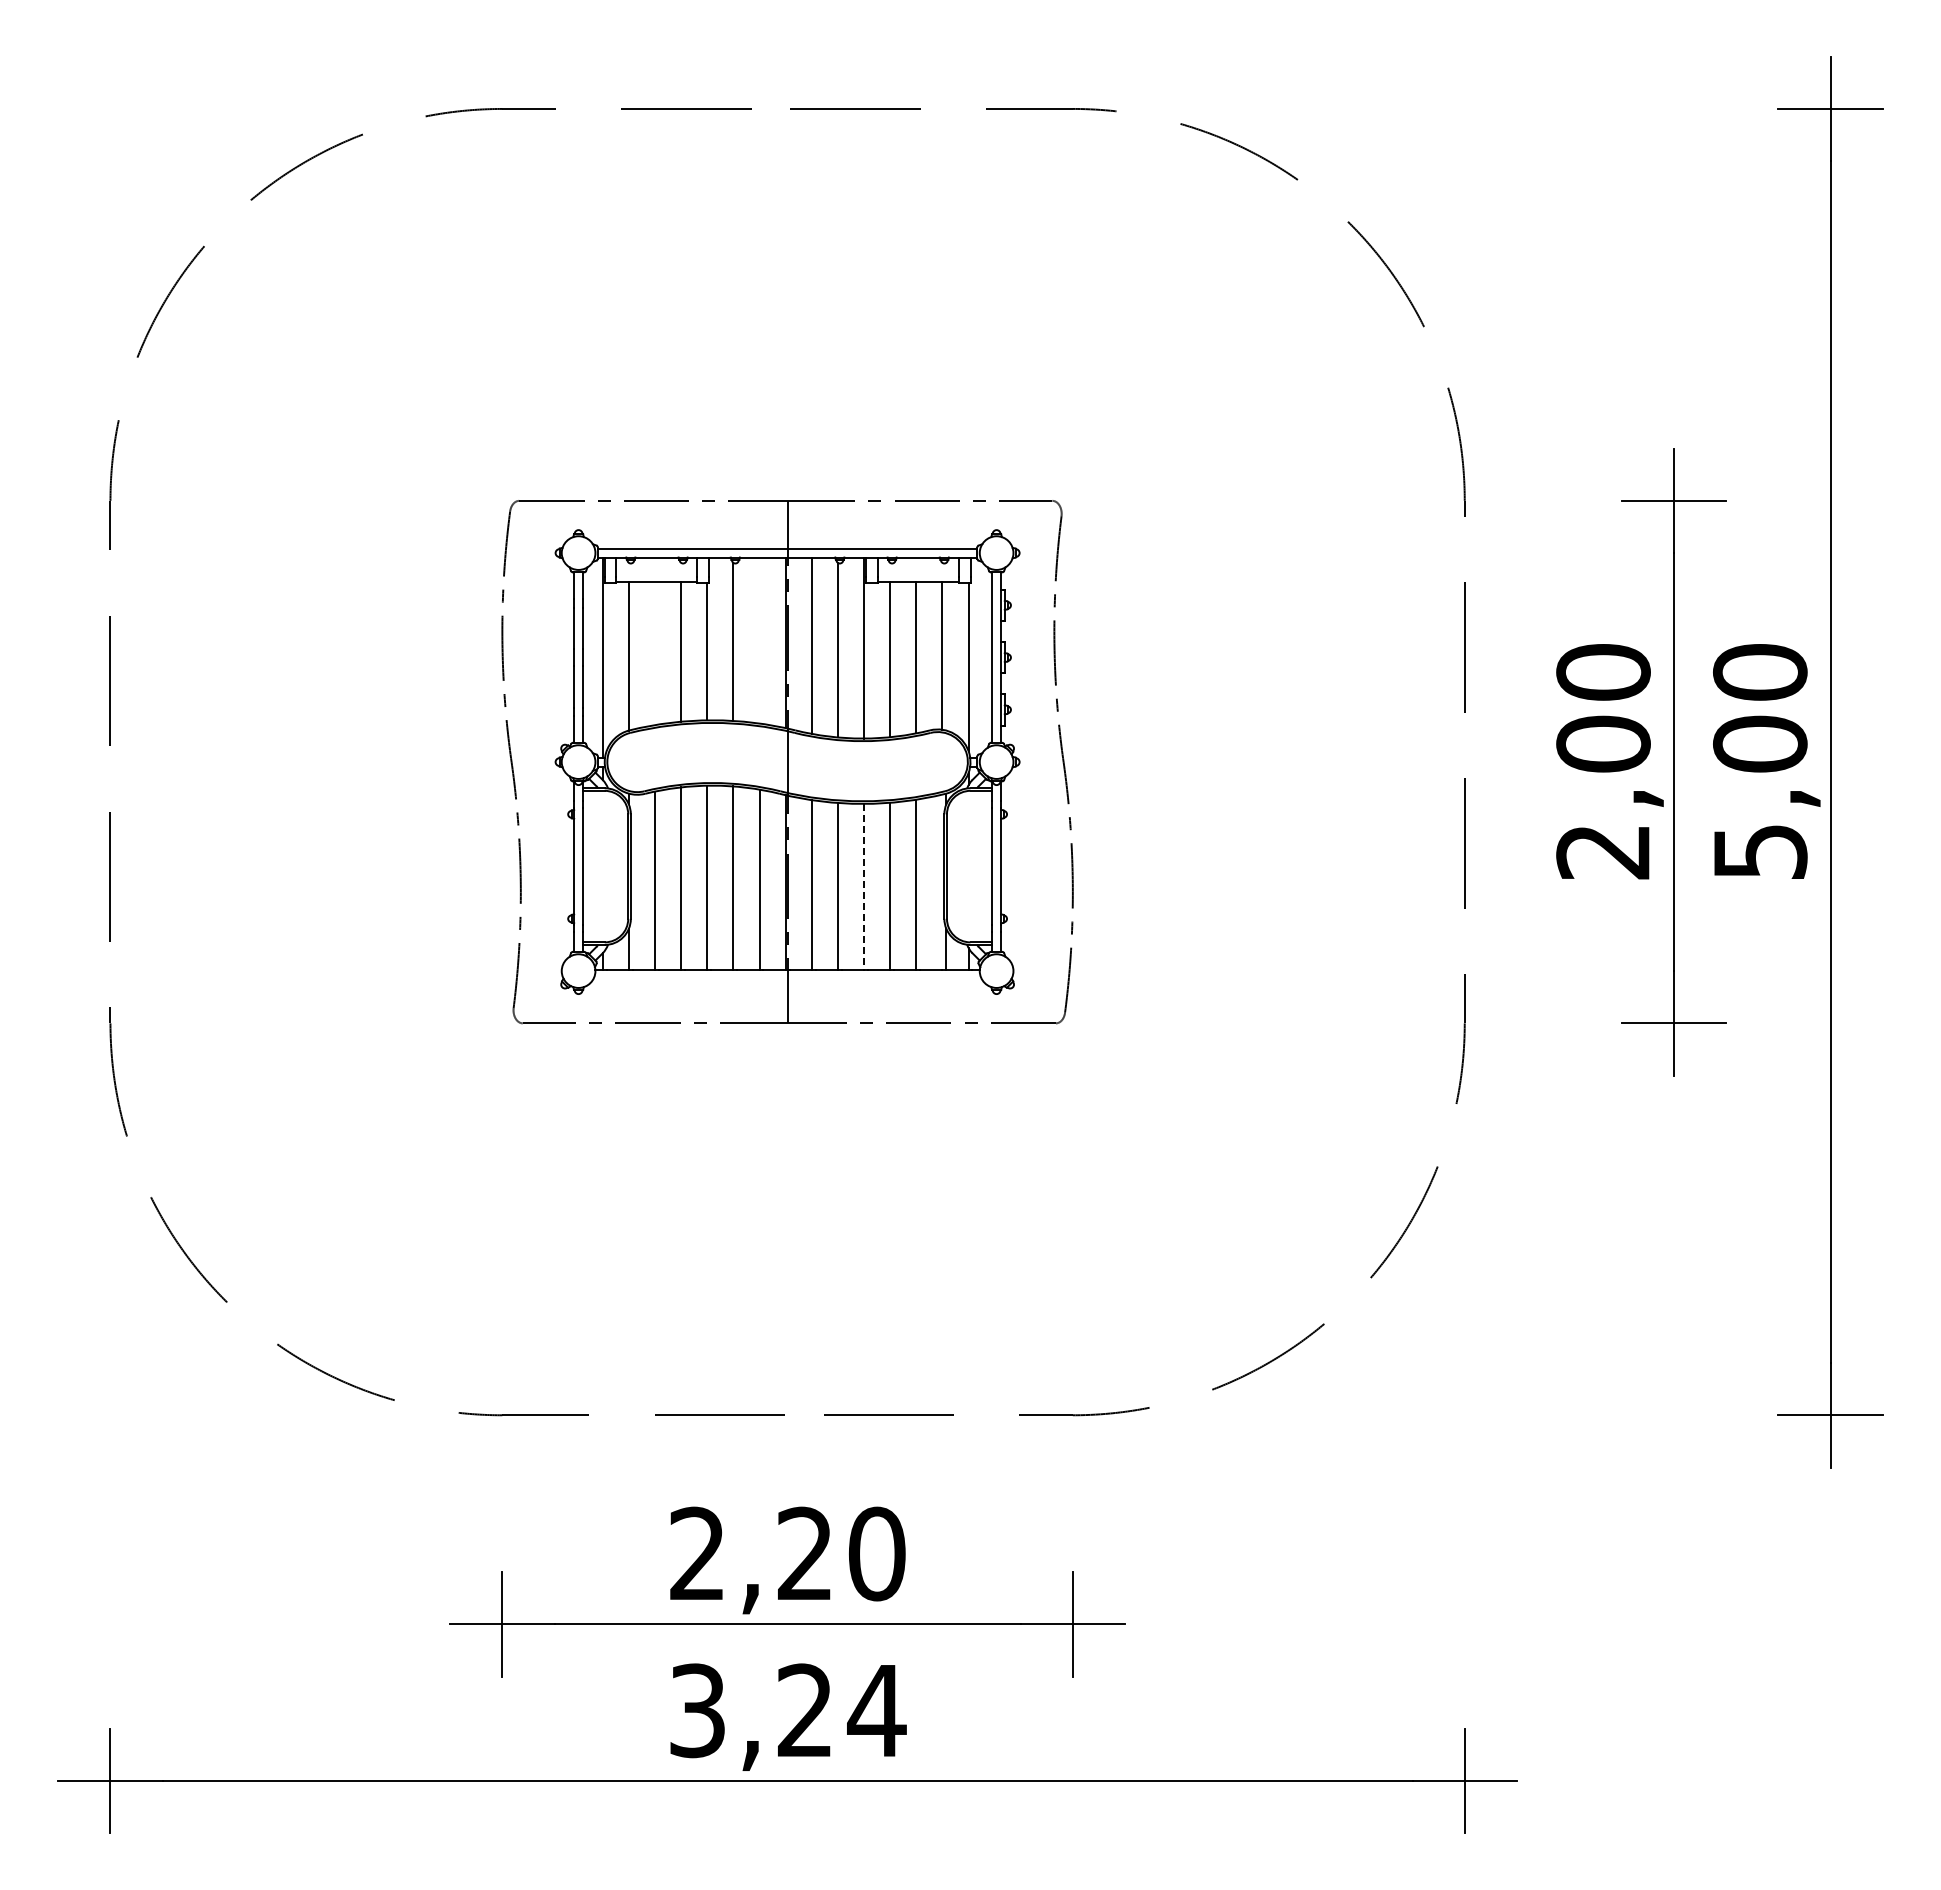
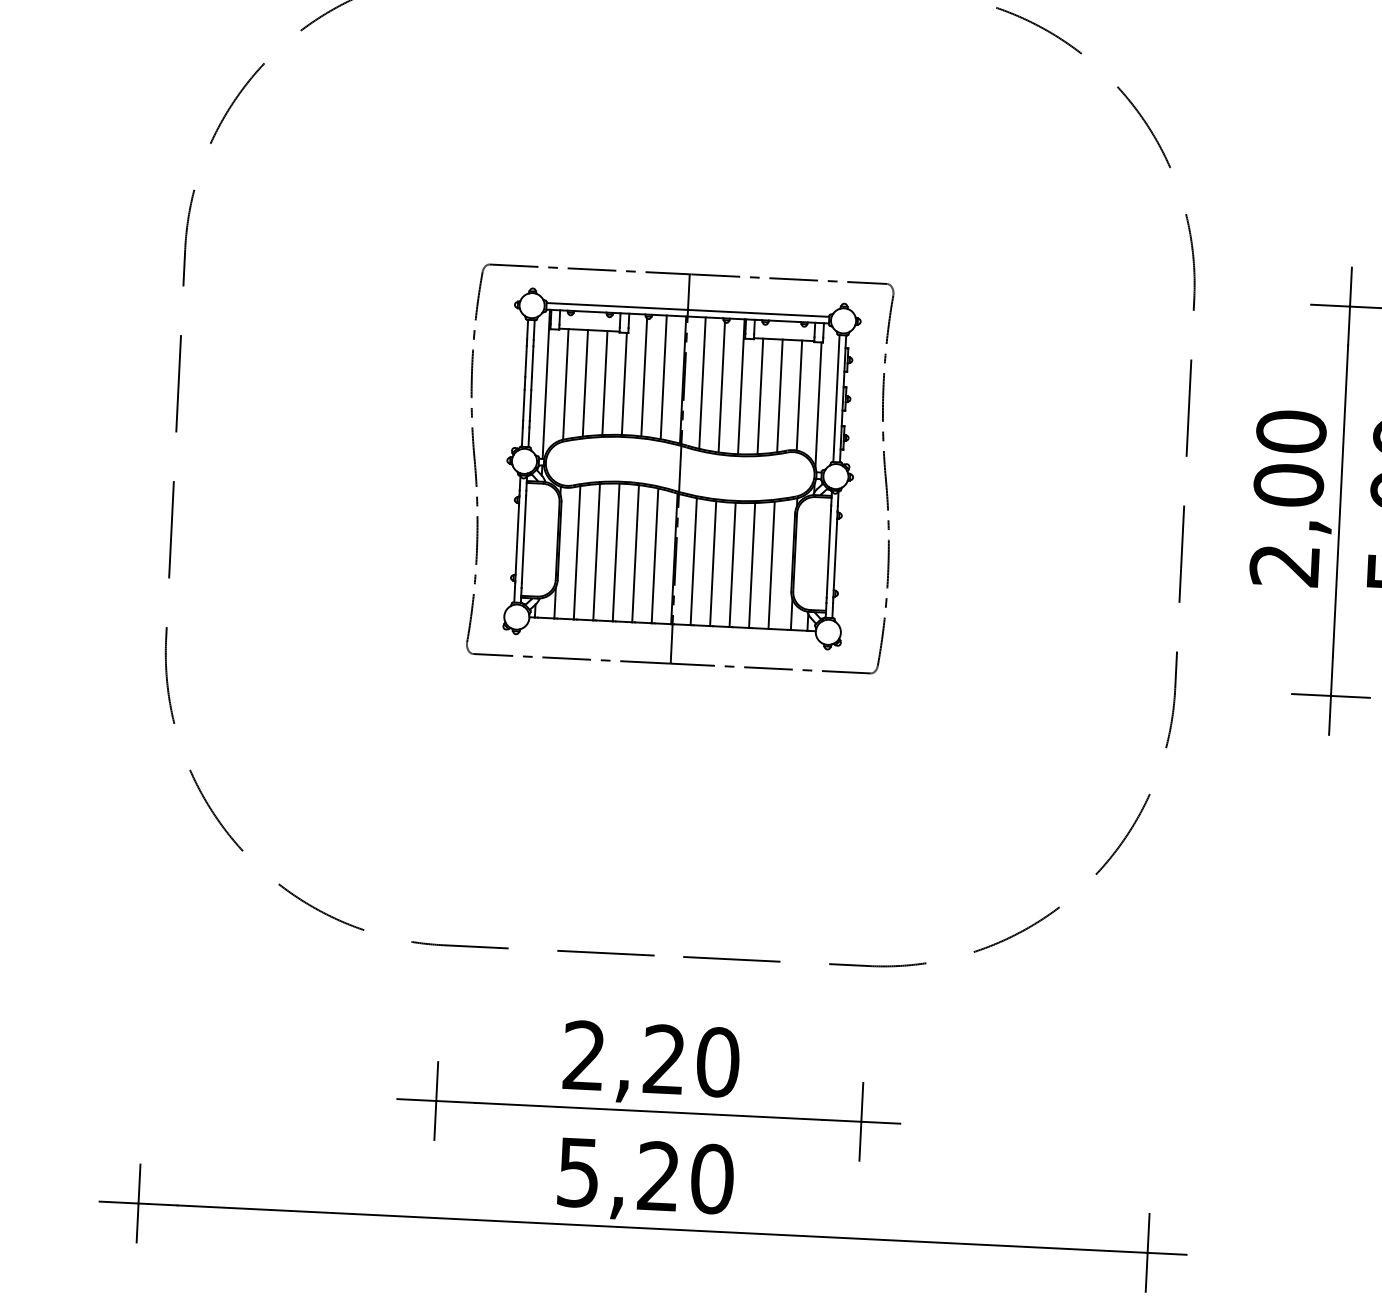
line: (759, 640) -> (663, 377), added
line: (655, 653) -> (585, 383), added
line: (864, 887) -> (732, 565), dashed -> solid
text: (788, 1710) -> (646, 1175), 3,24 -> 5,20

